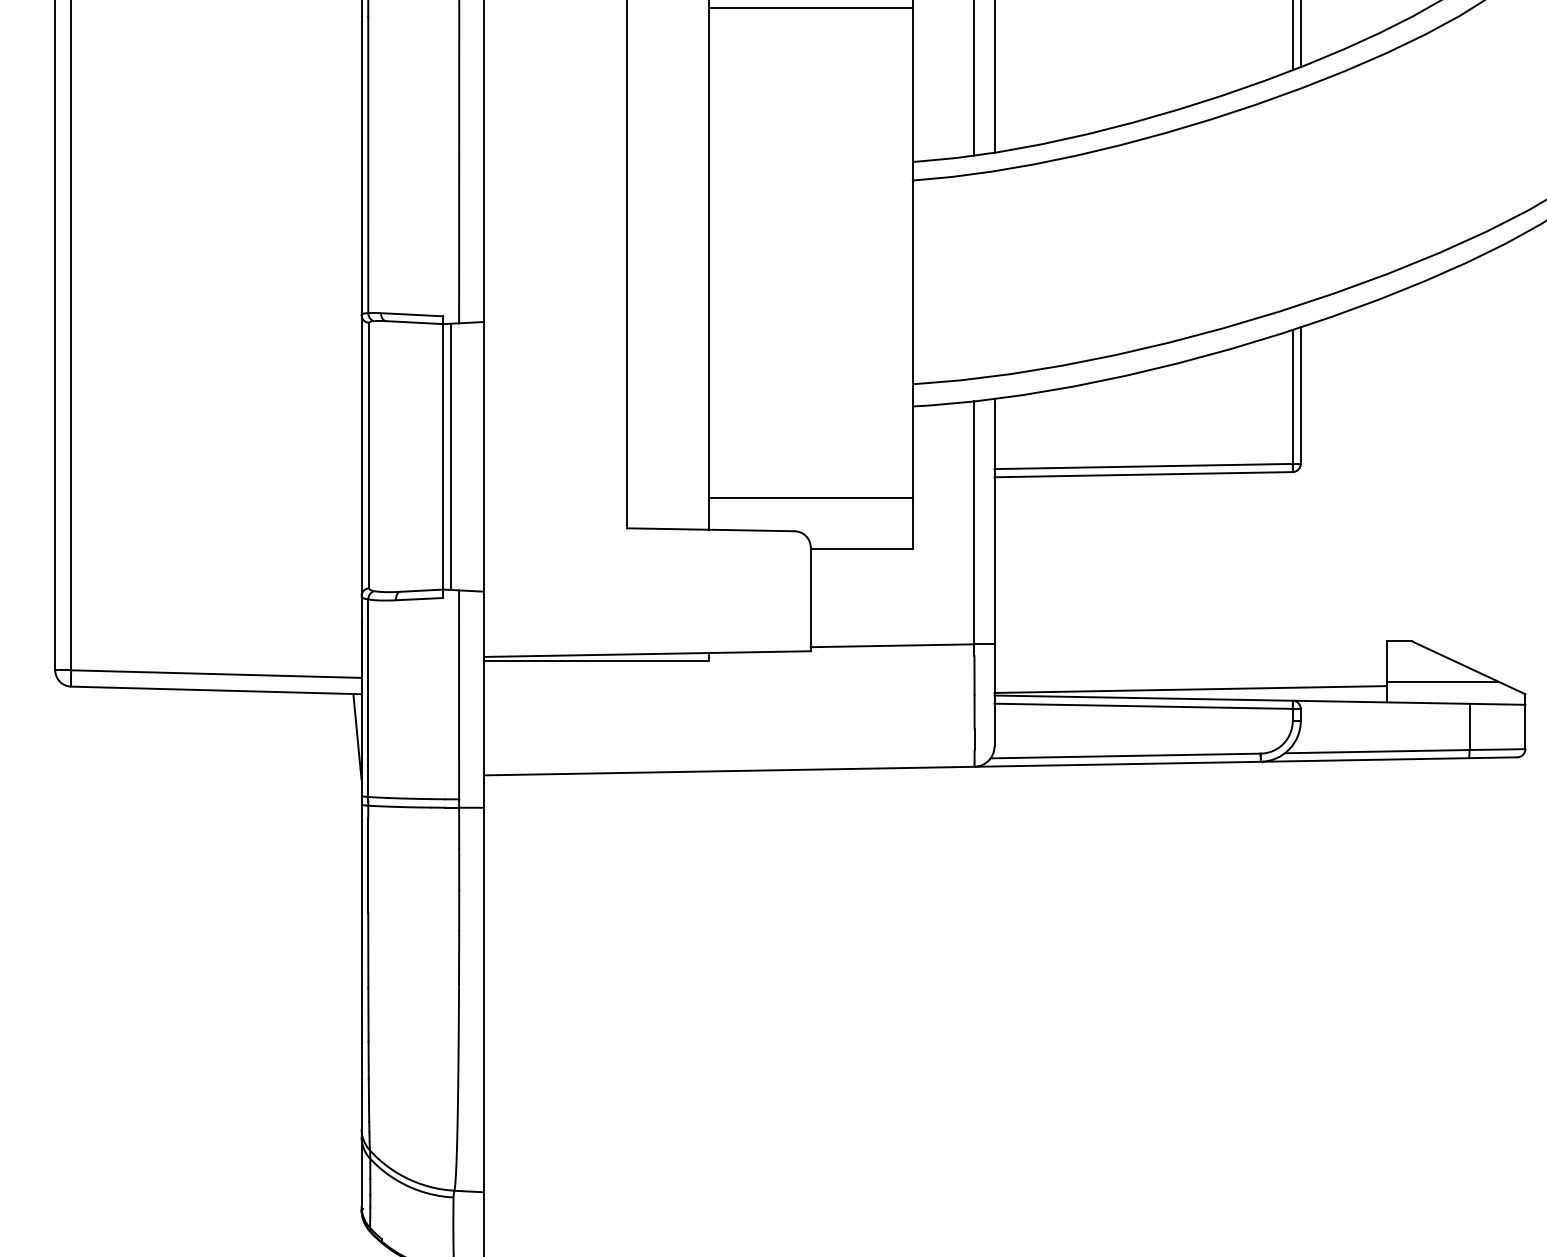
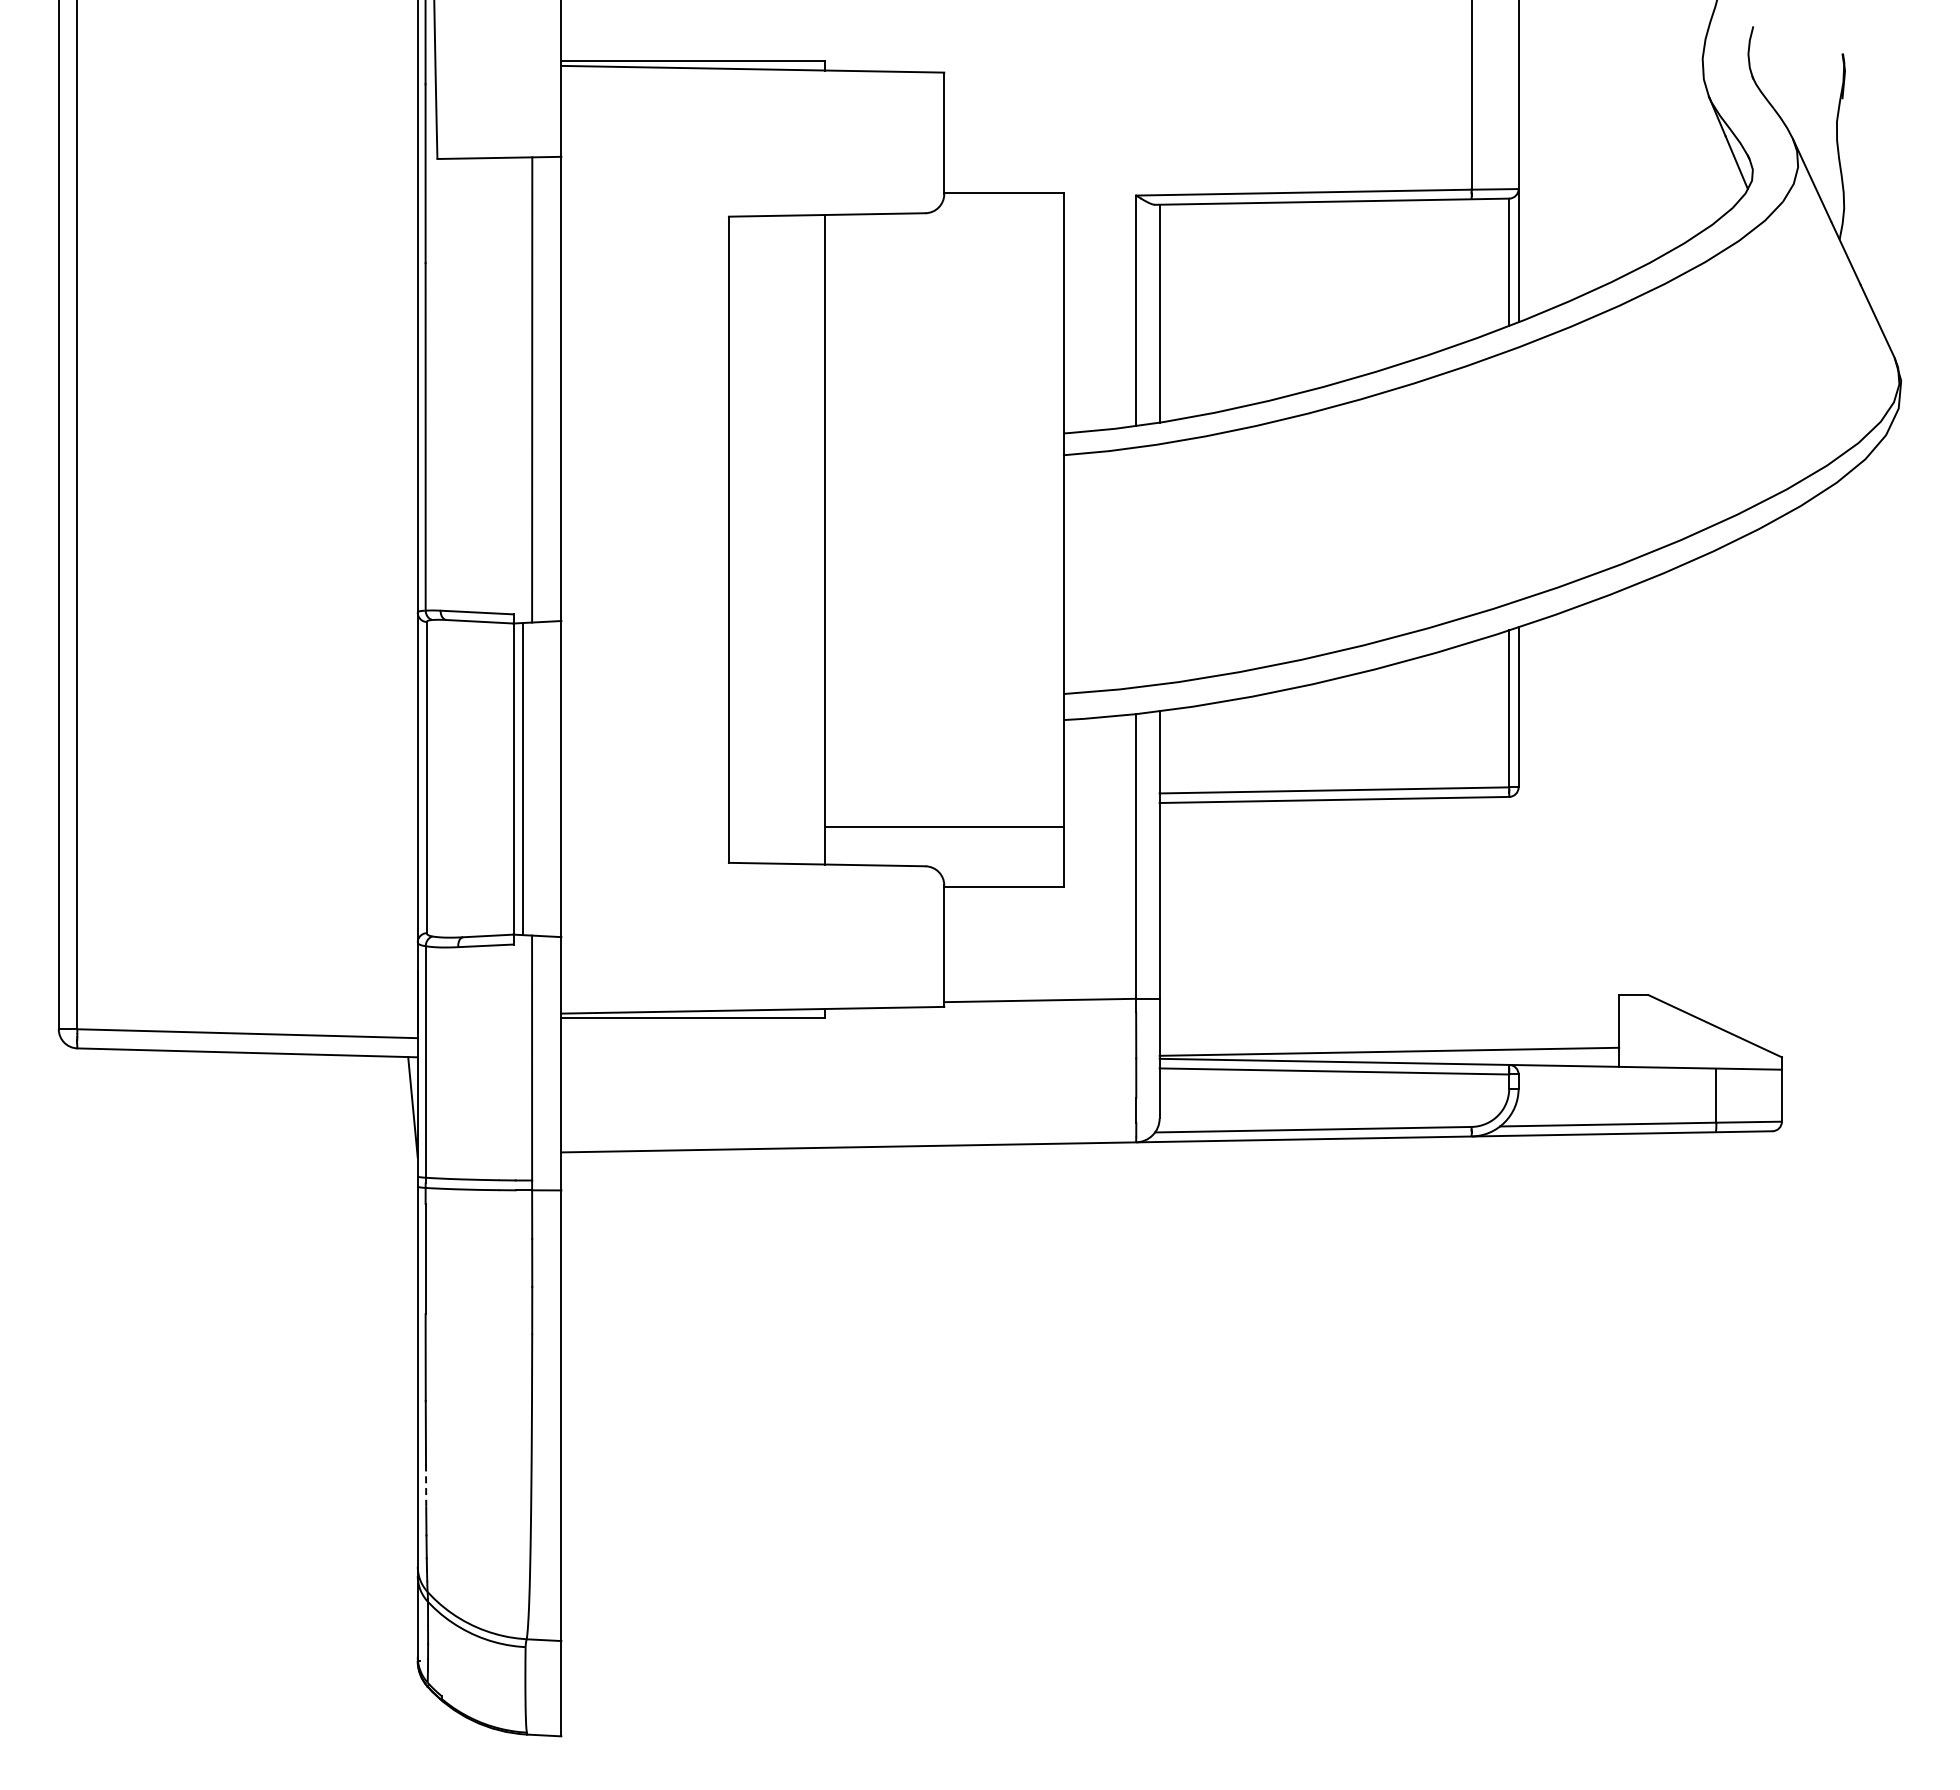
line: (810, 7) -> (943, 252), removed
line: (1443, 681) -> (1685, 1042), removed
line: (368, 1060) -> (426, 1486), solid -> dashed

